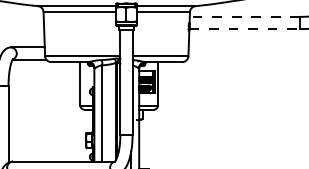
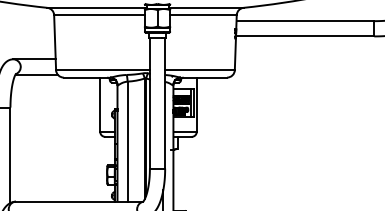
line: (244, 16) -> (304, 20), dashed -> solid
line: (245, 29) -> (305, 36), dashed -> solid

